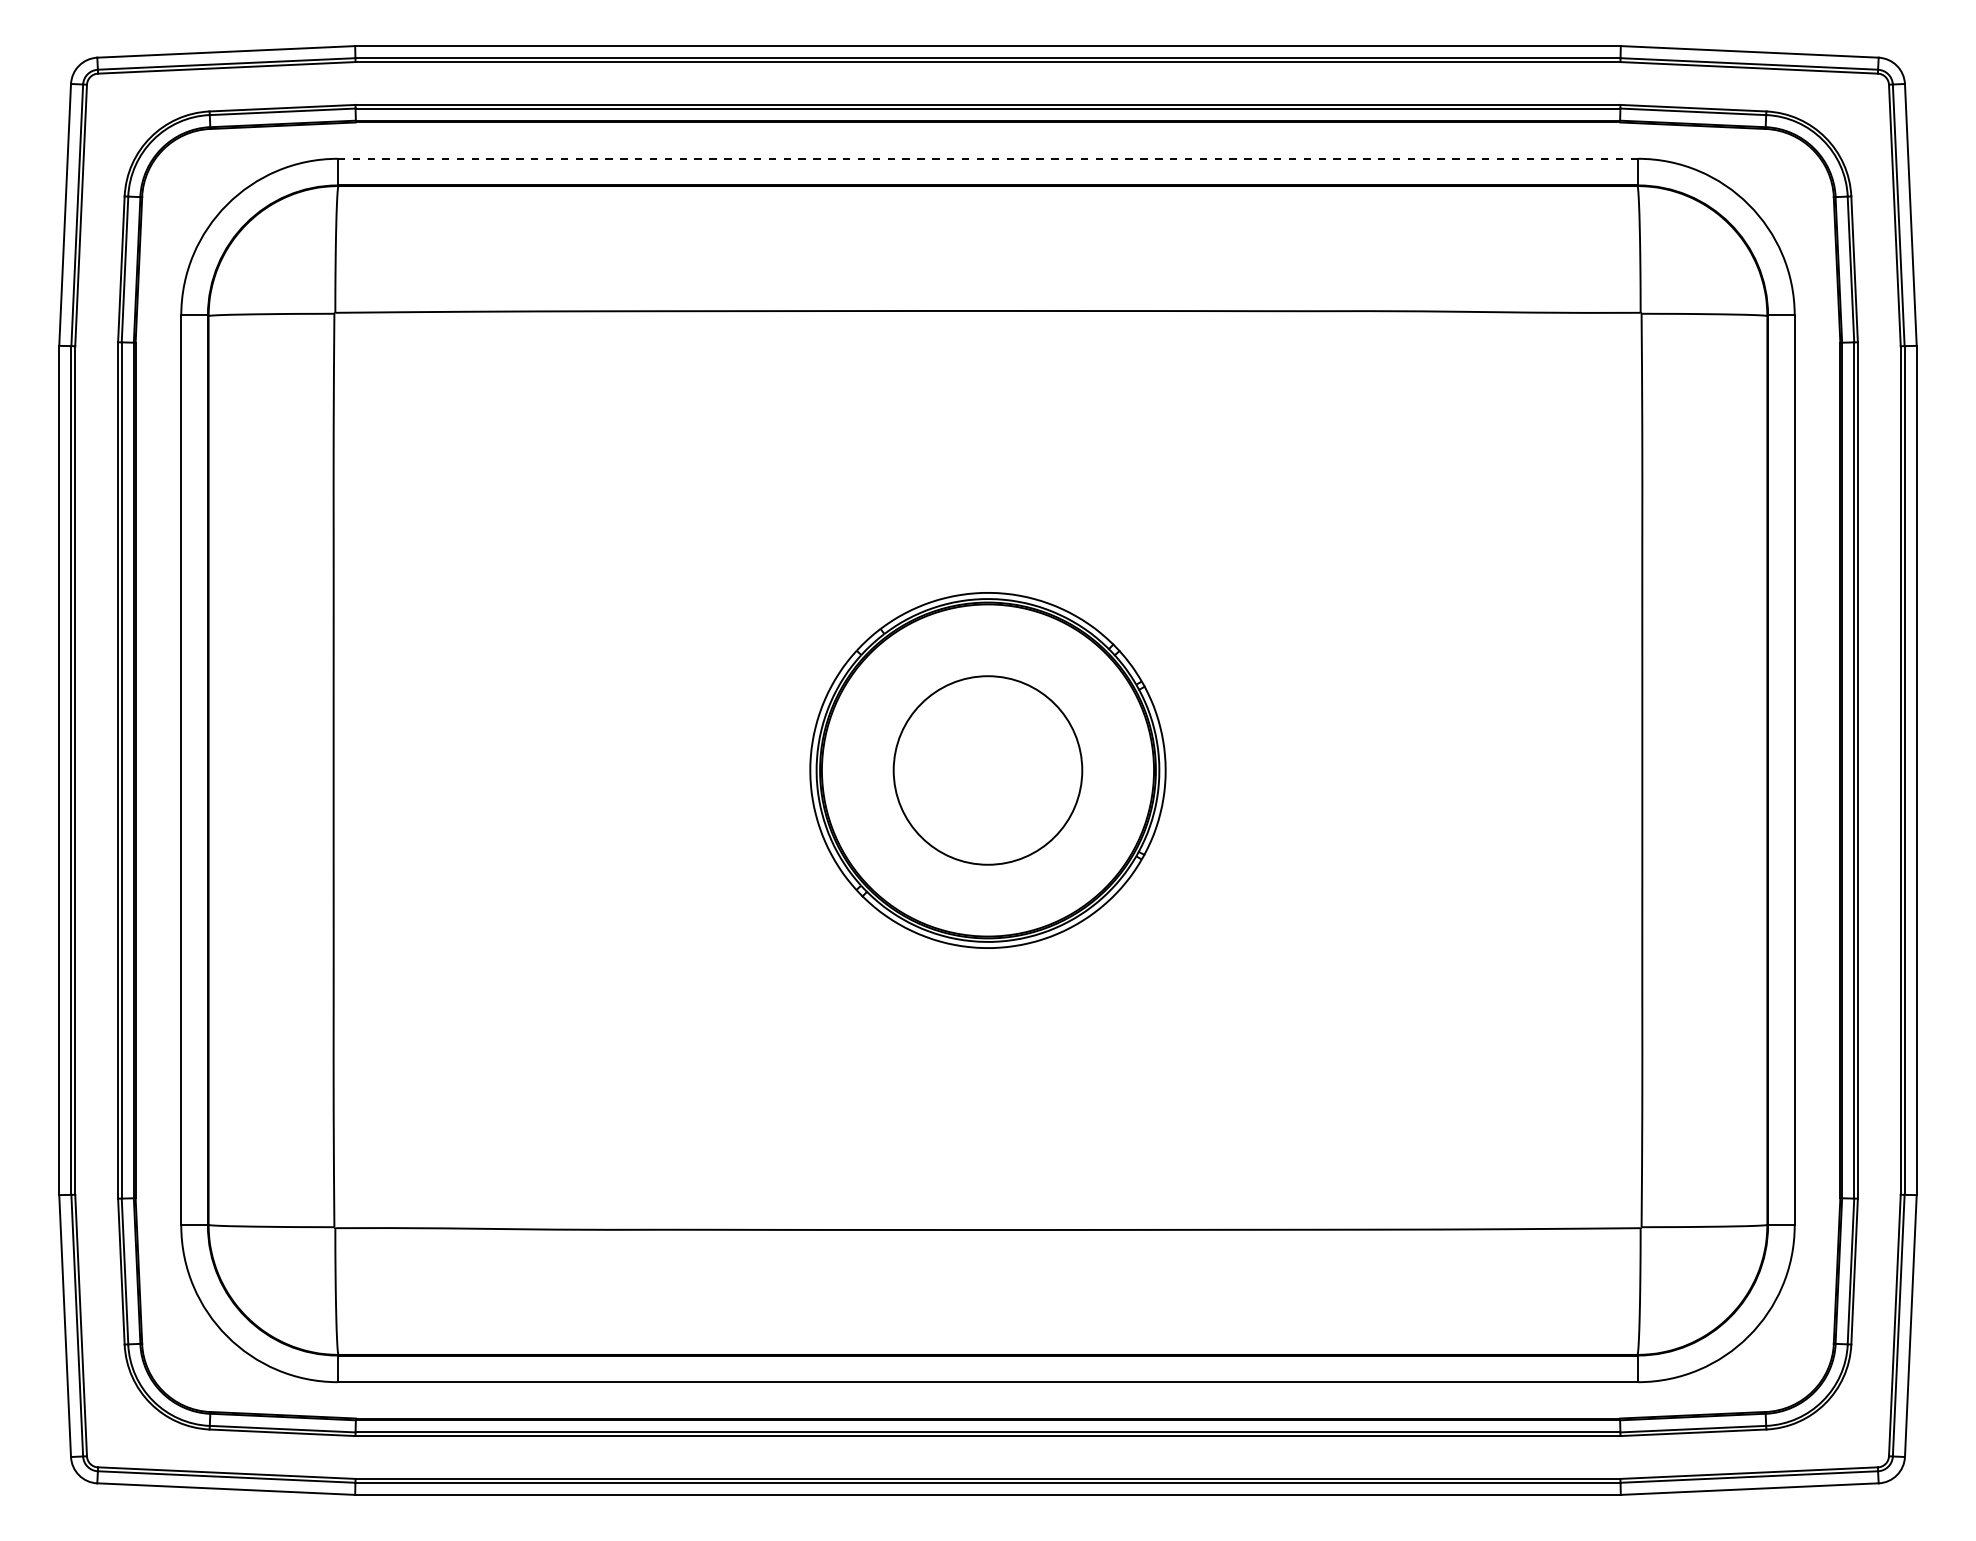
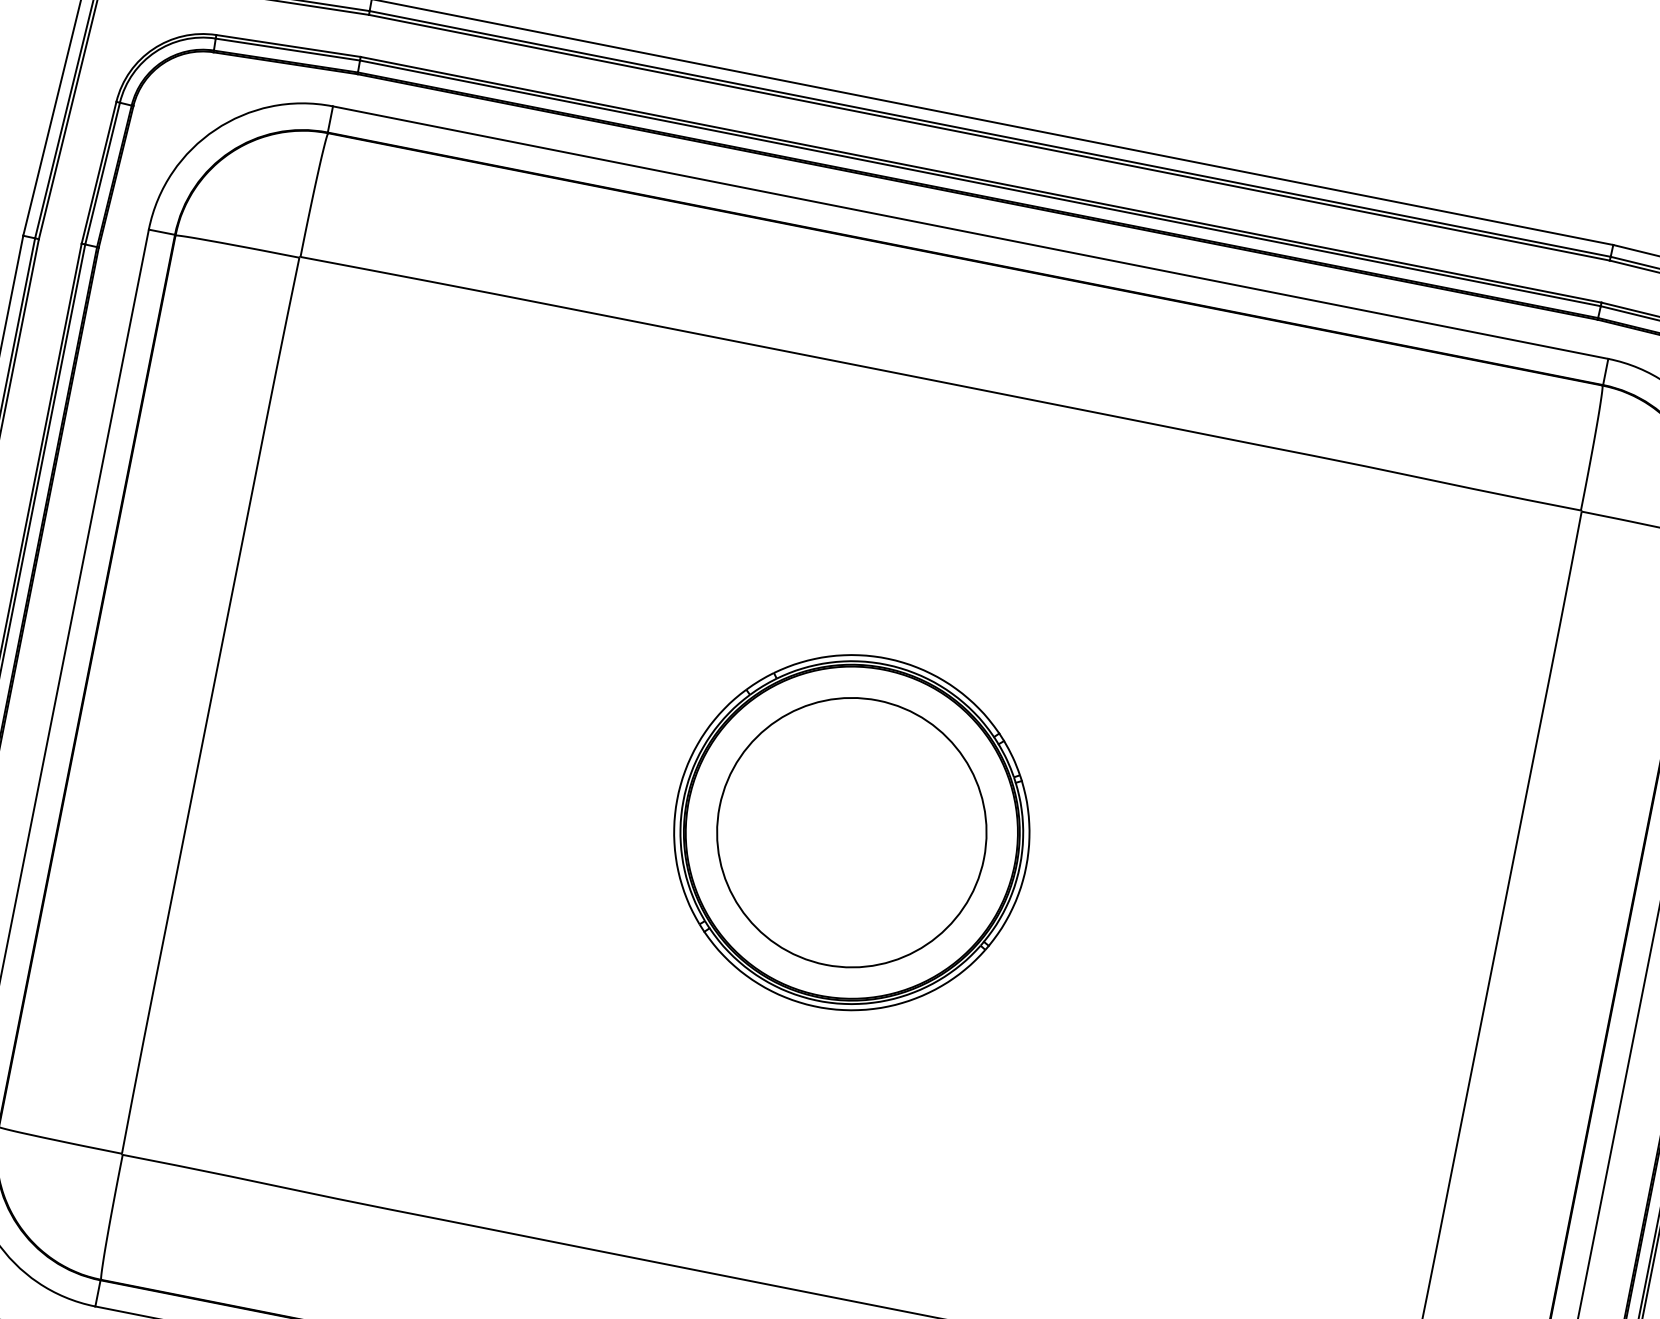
line: (987, 158) -> (970, 232), dashed -> solid
circle: (987, 770) -> (851, 832), size x1.43

